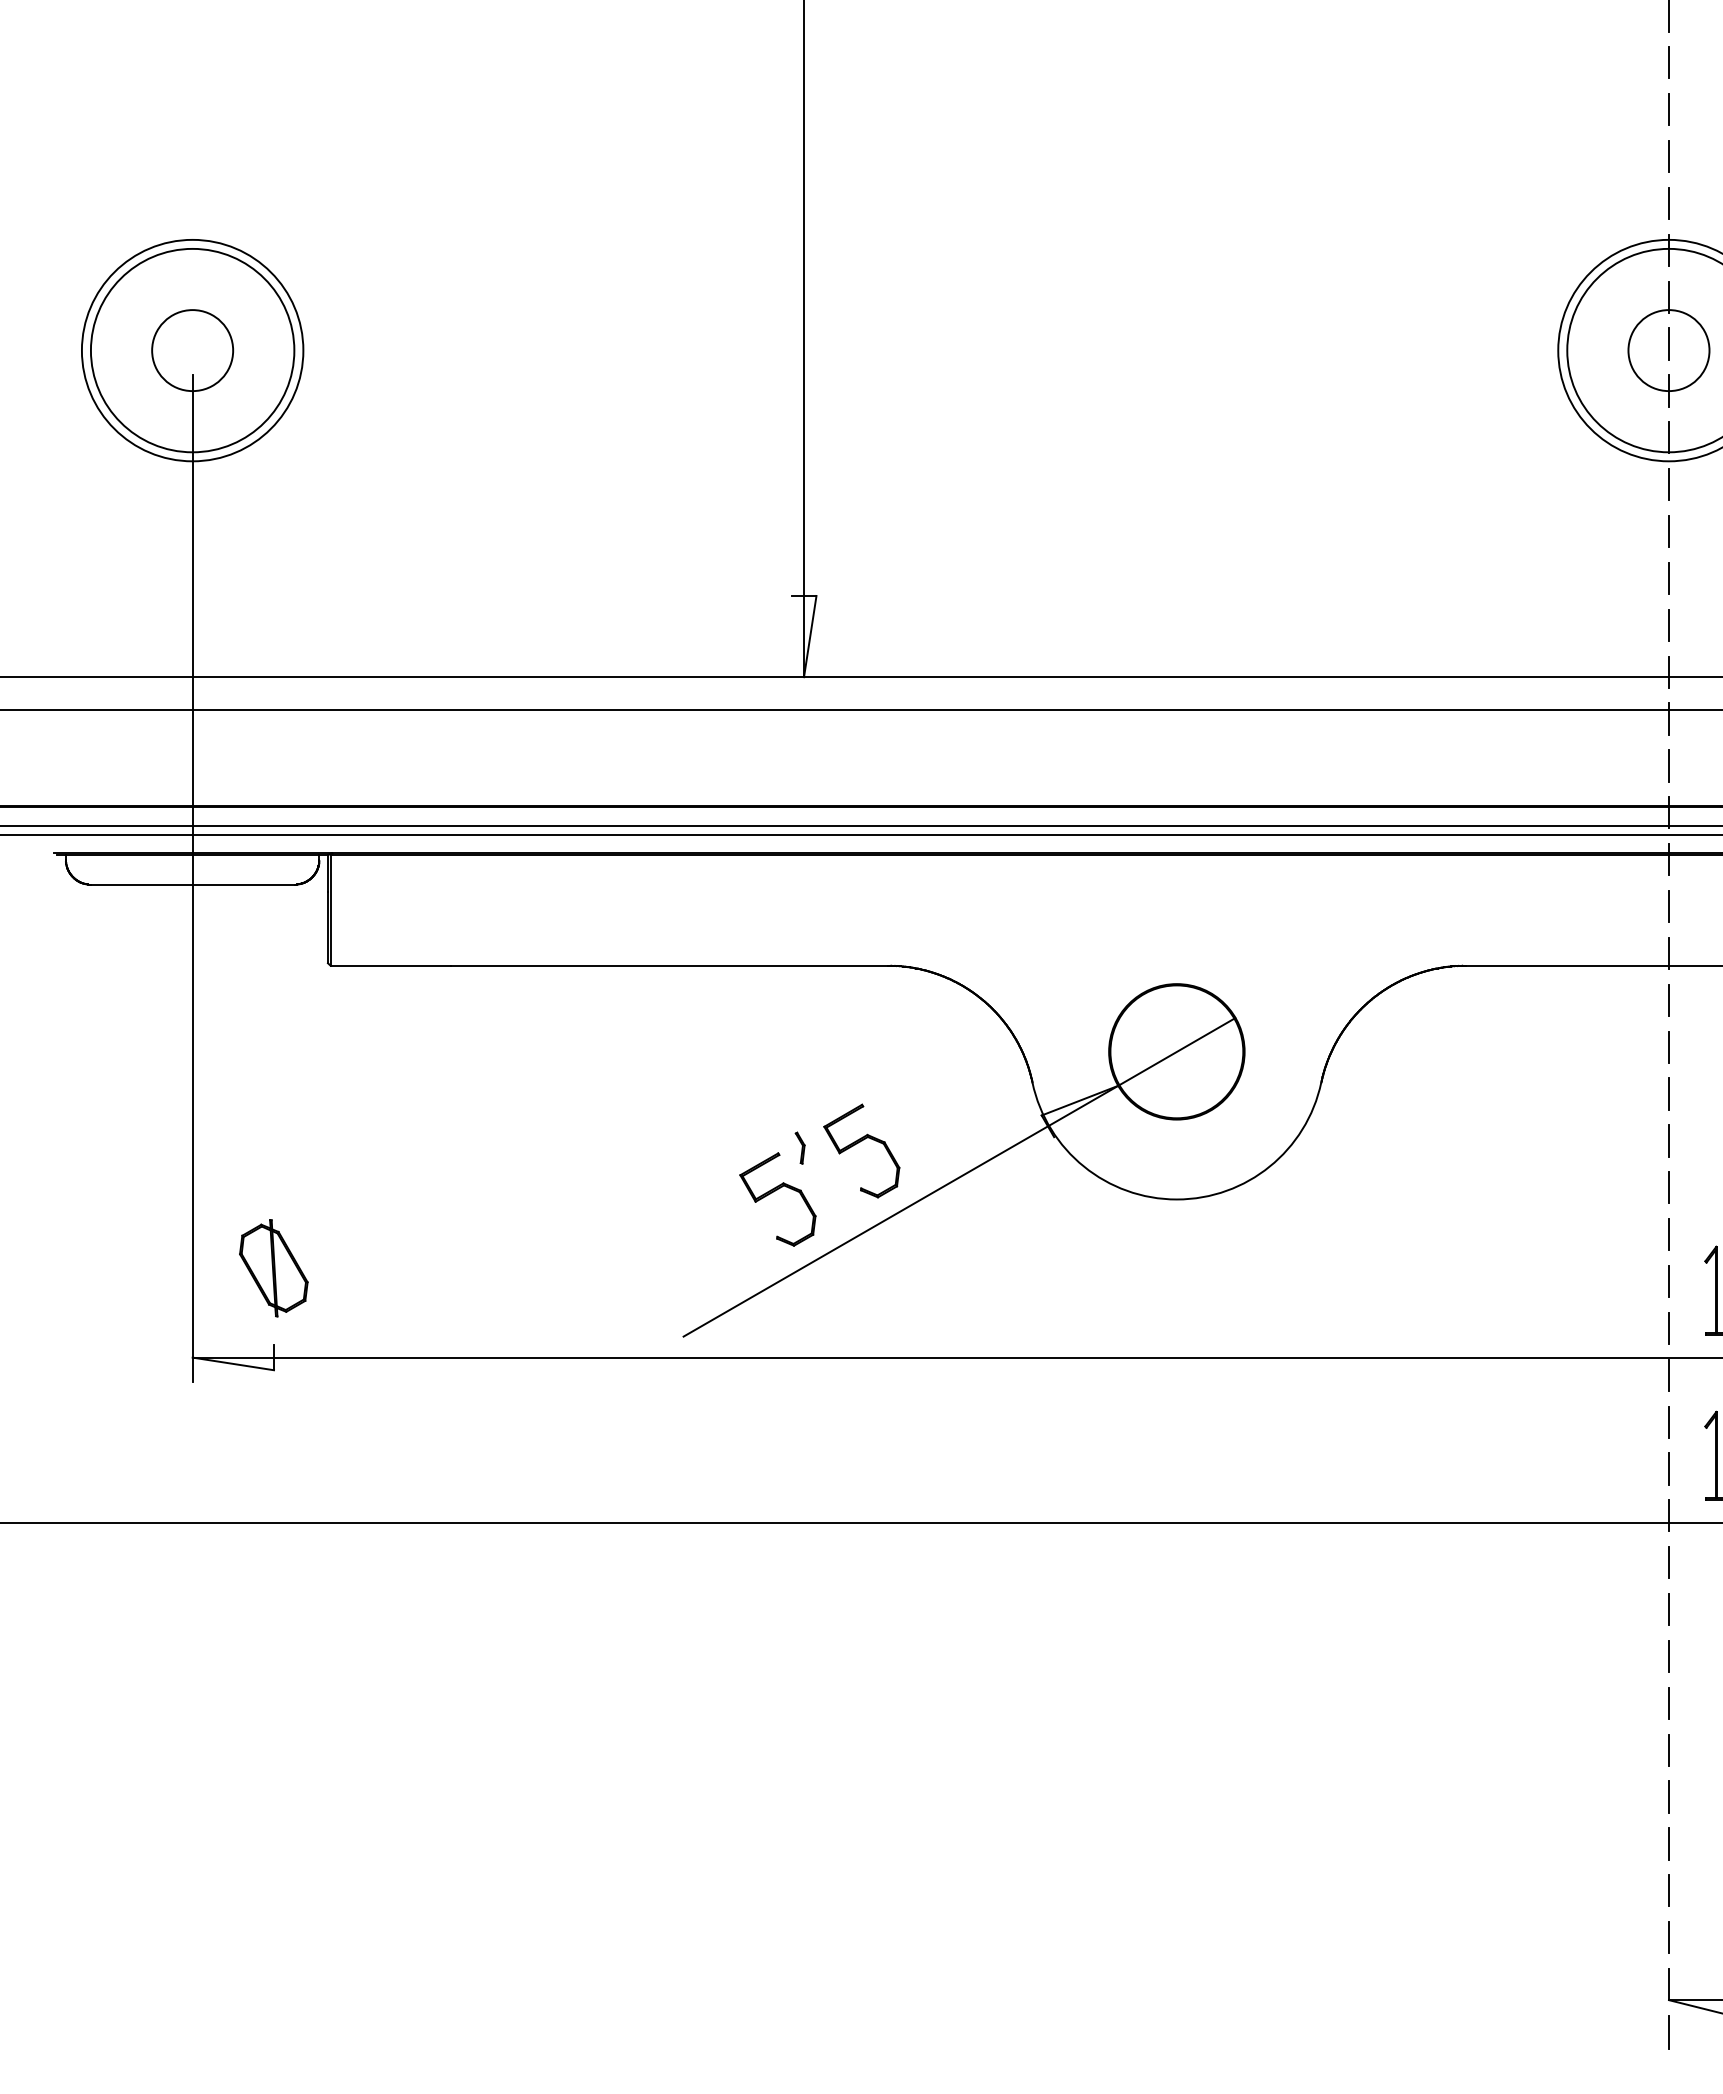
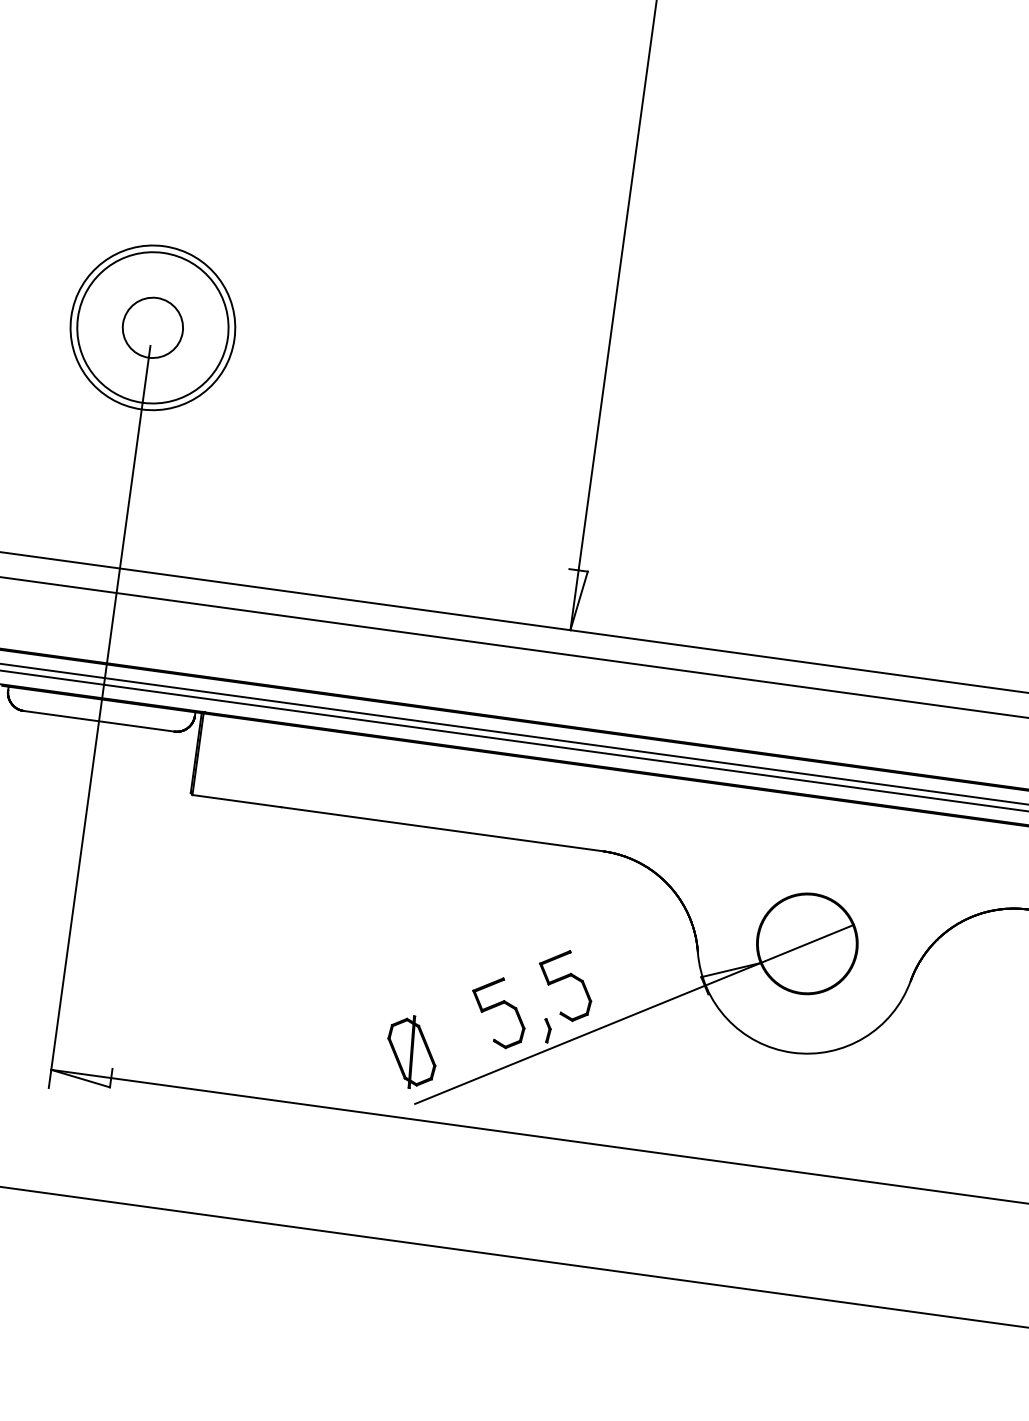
part: (799, 1147) -> (546, 1030), moved
part: (273, 1268) -> (411, 1052), moved

